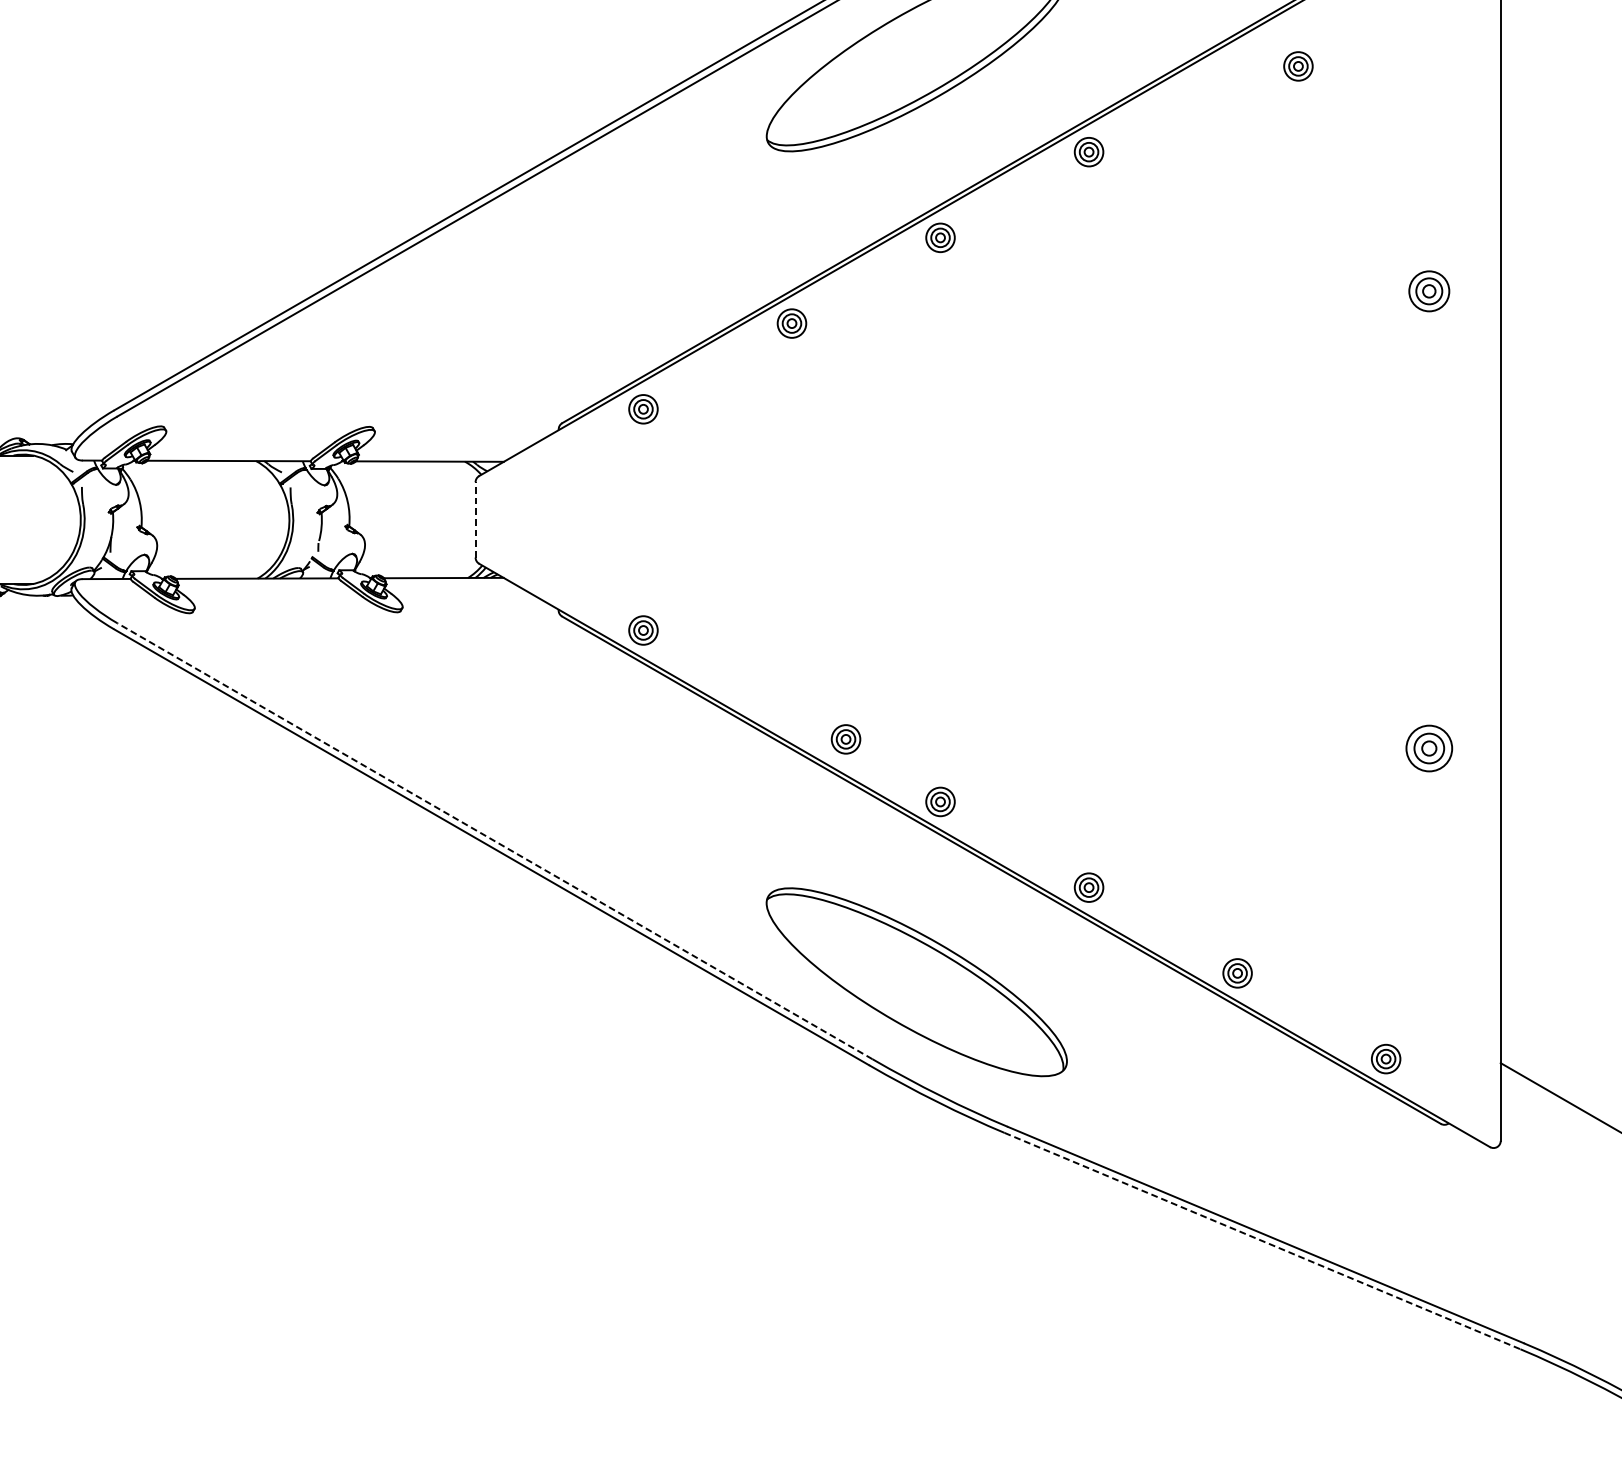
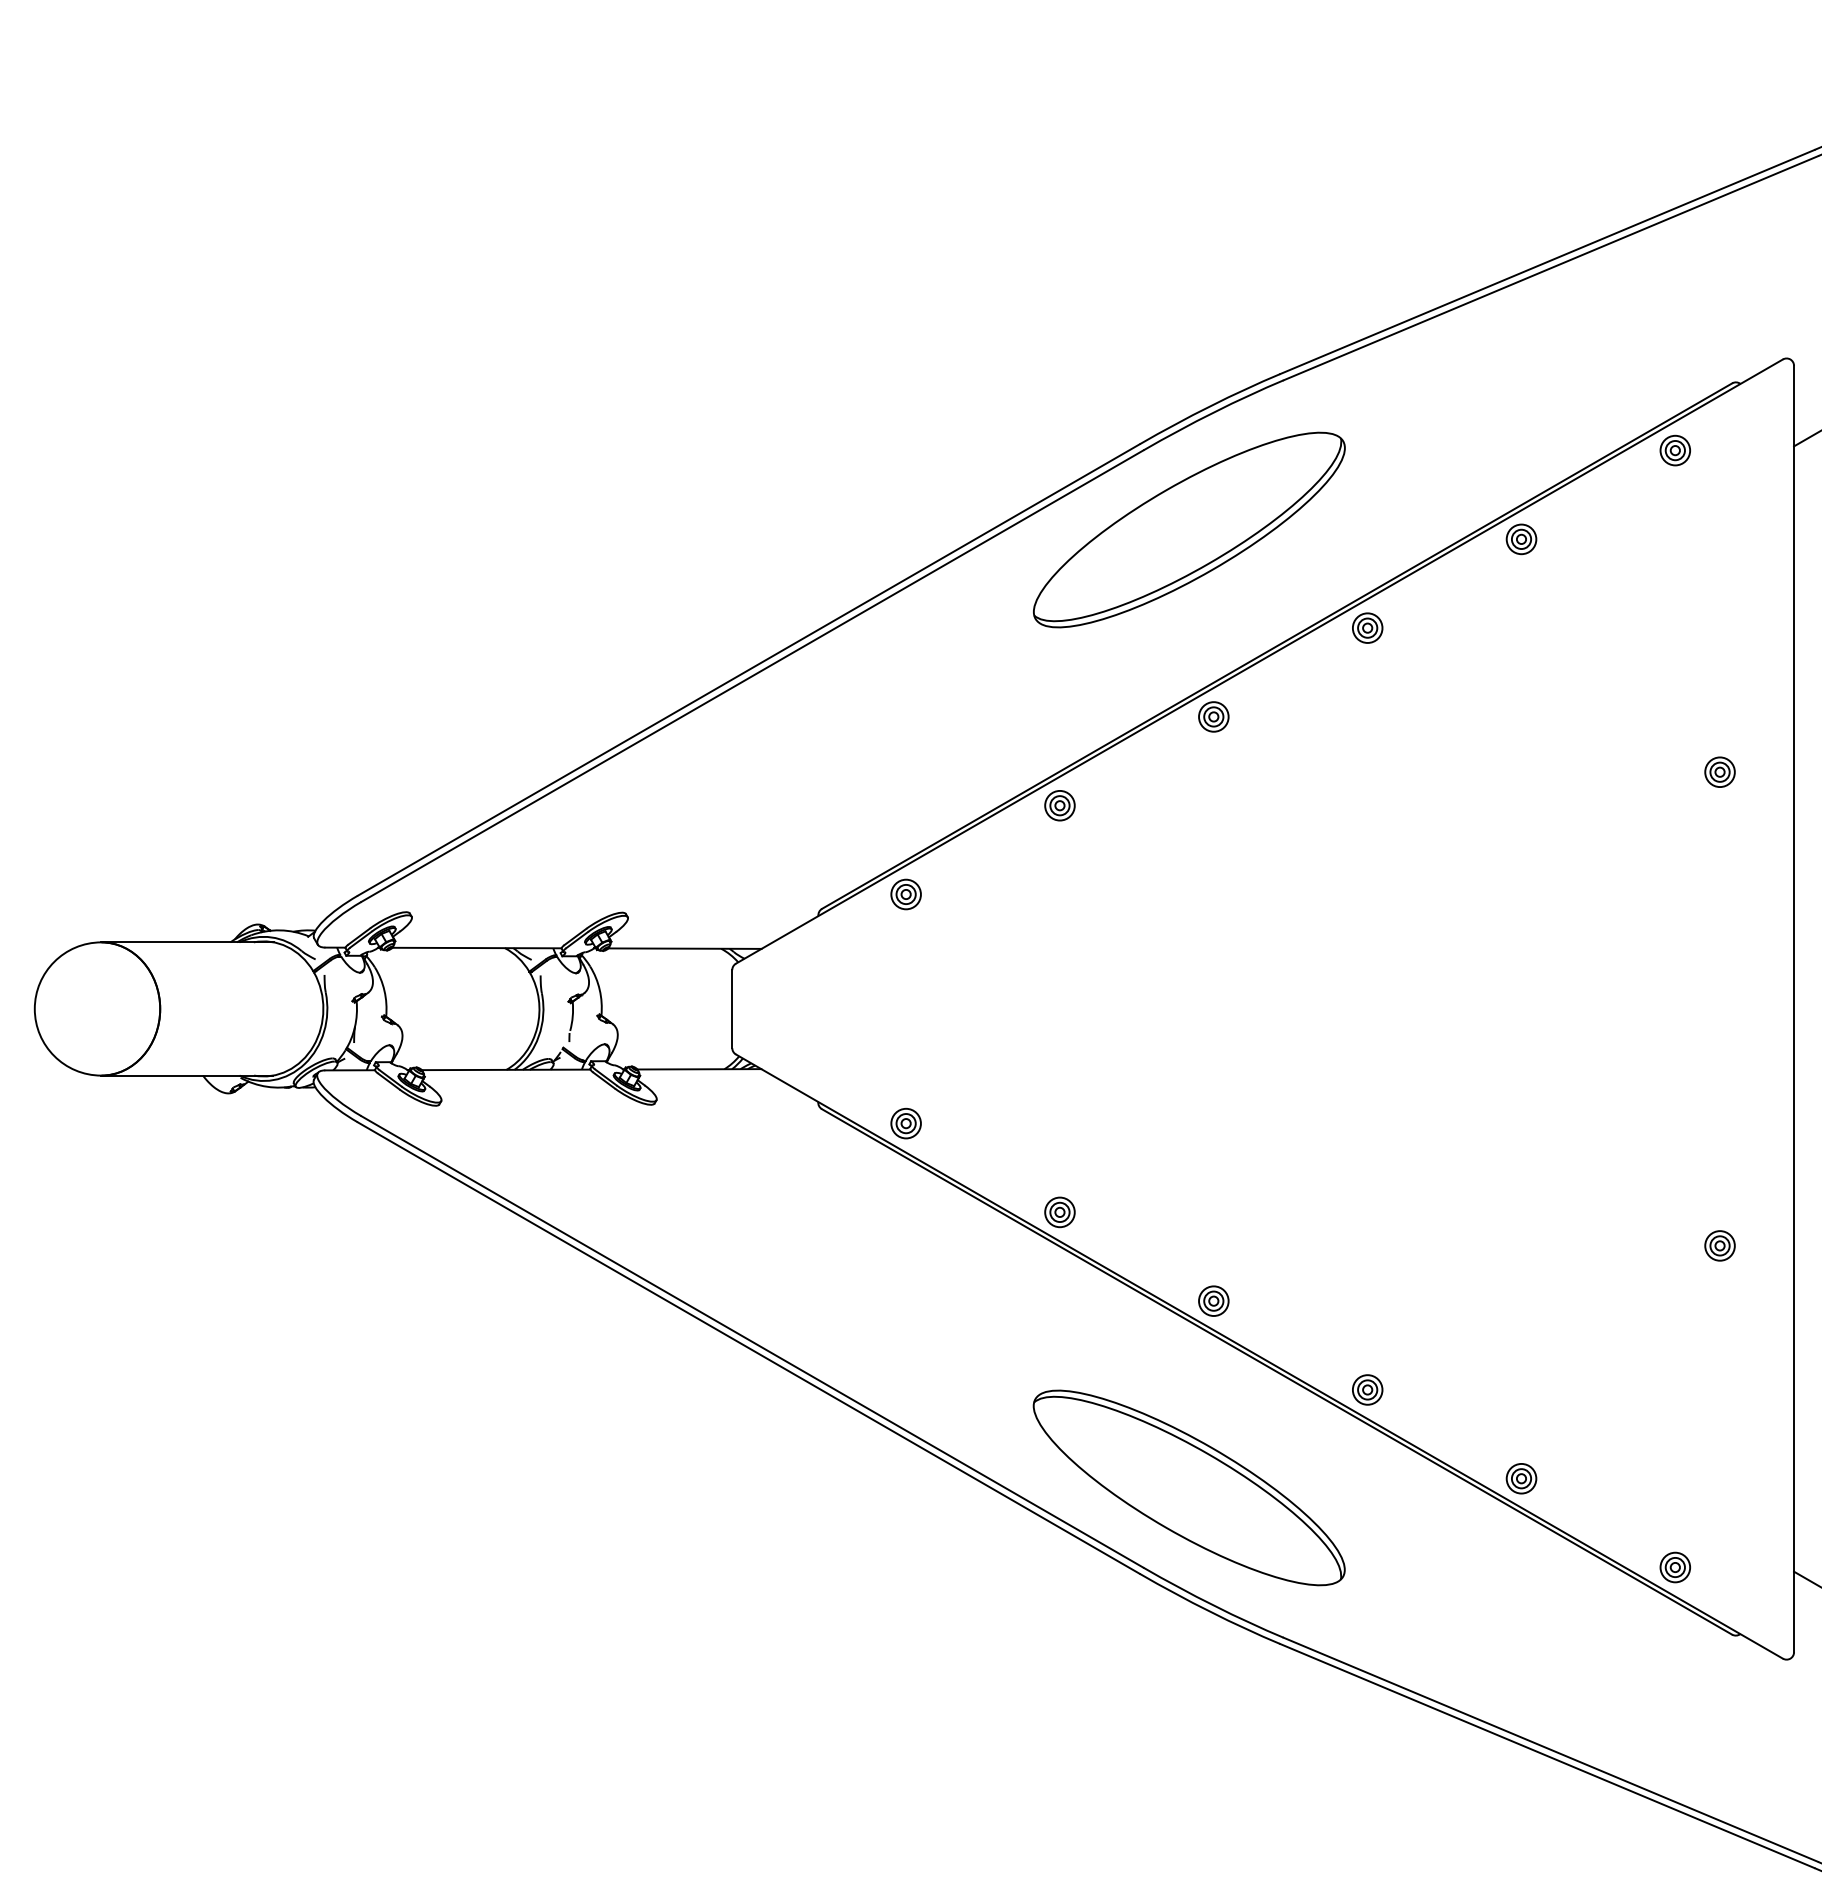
part: (1298, 66) -> (1521, 539), moved
part: (1428, 290) -> (1719, 771), size x0.71
line: (475, 520) -> (732, 1009), dashed -> solid
part: (845, 739) -> (1059, 1212), moved
part: (1428, 748) -> (1719, 1245), size x0.62
line: (494, 840) -> (751, 1341), dashed -> solid
line: (1262, 1240) -> (1547, 1755), dashed -> solid

